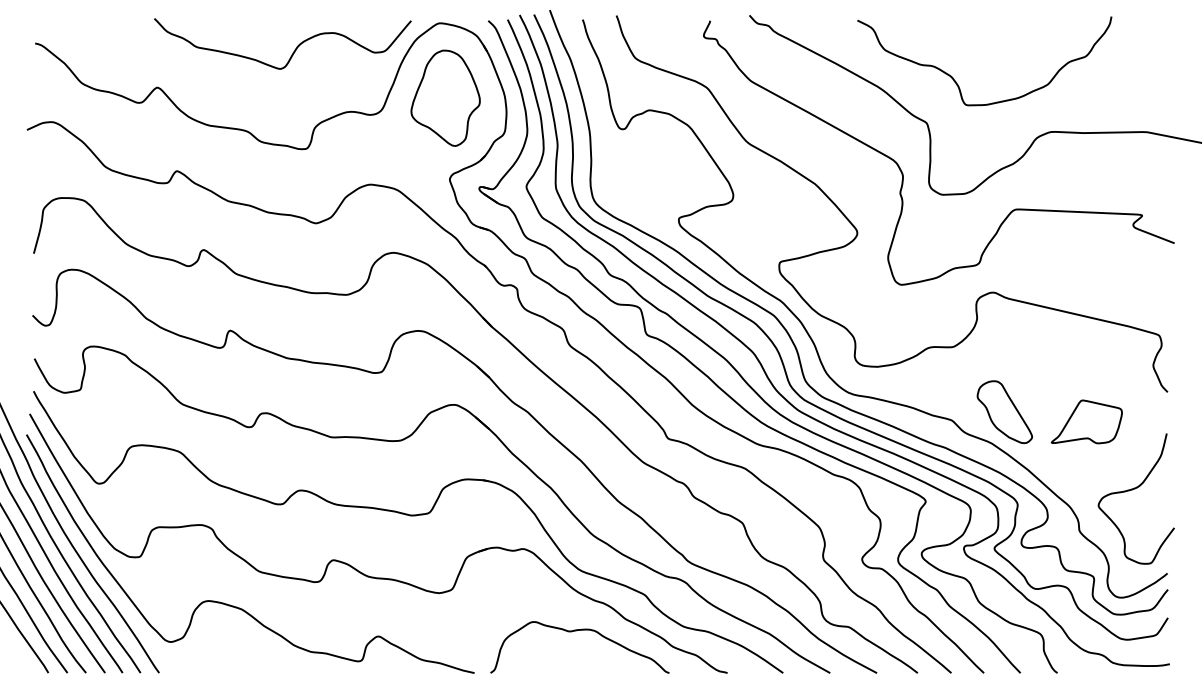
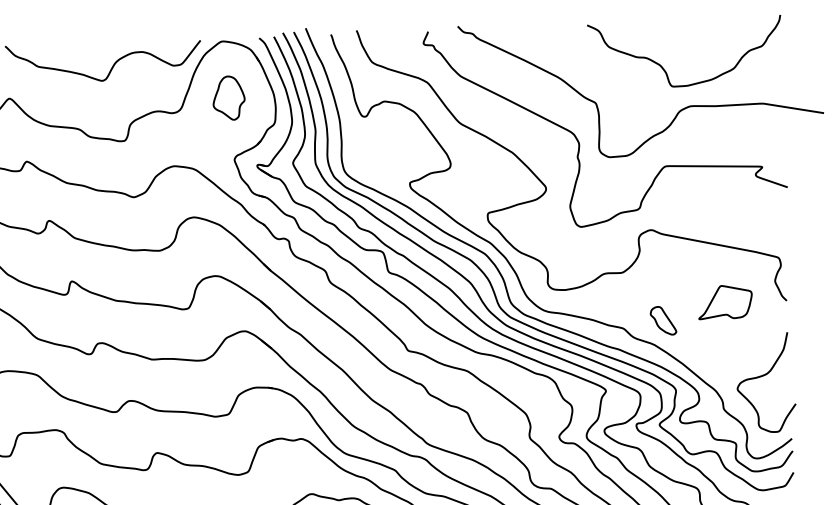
curve: (956, 81) -> (664, 68), moved
part: (445, 97) -> (228, 97), size x0.6
part: (1004, 412) -> (663, 321), size x0.6
part: (1086, 421) -> (725, 301), moved

